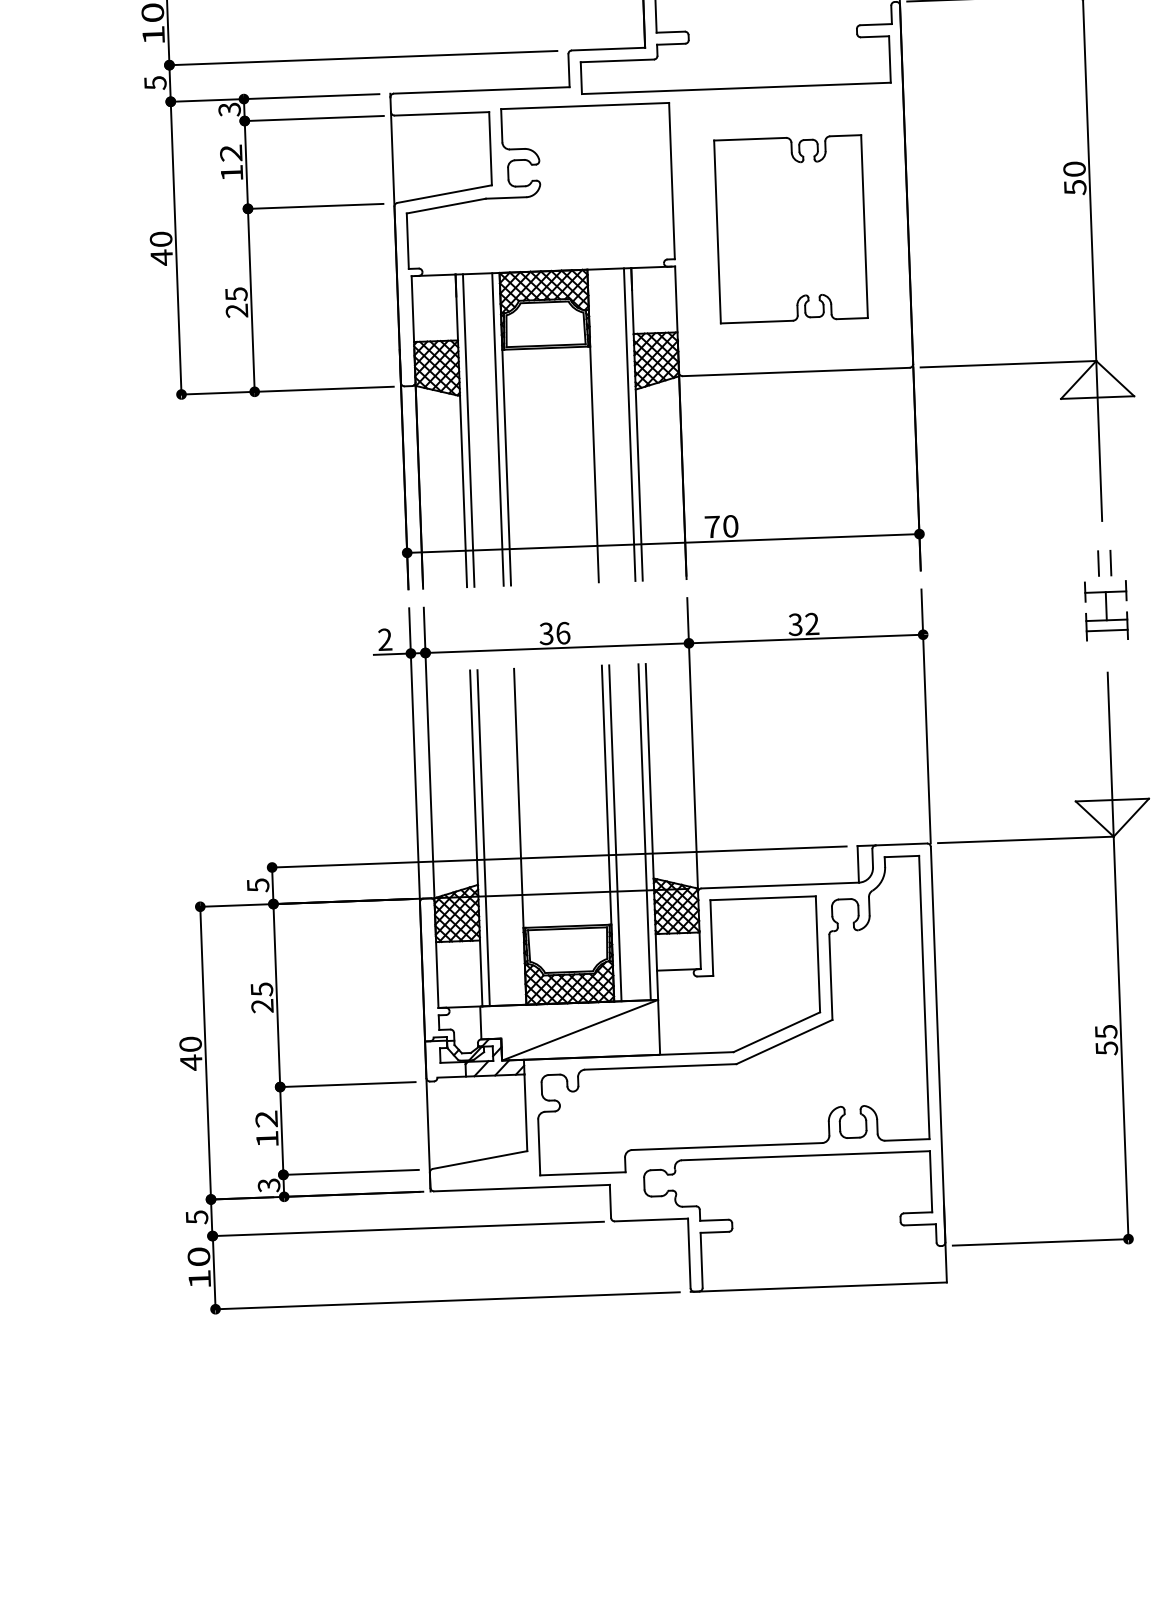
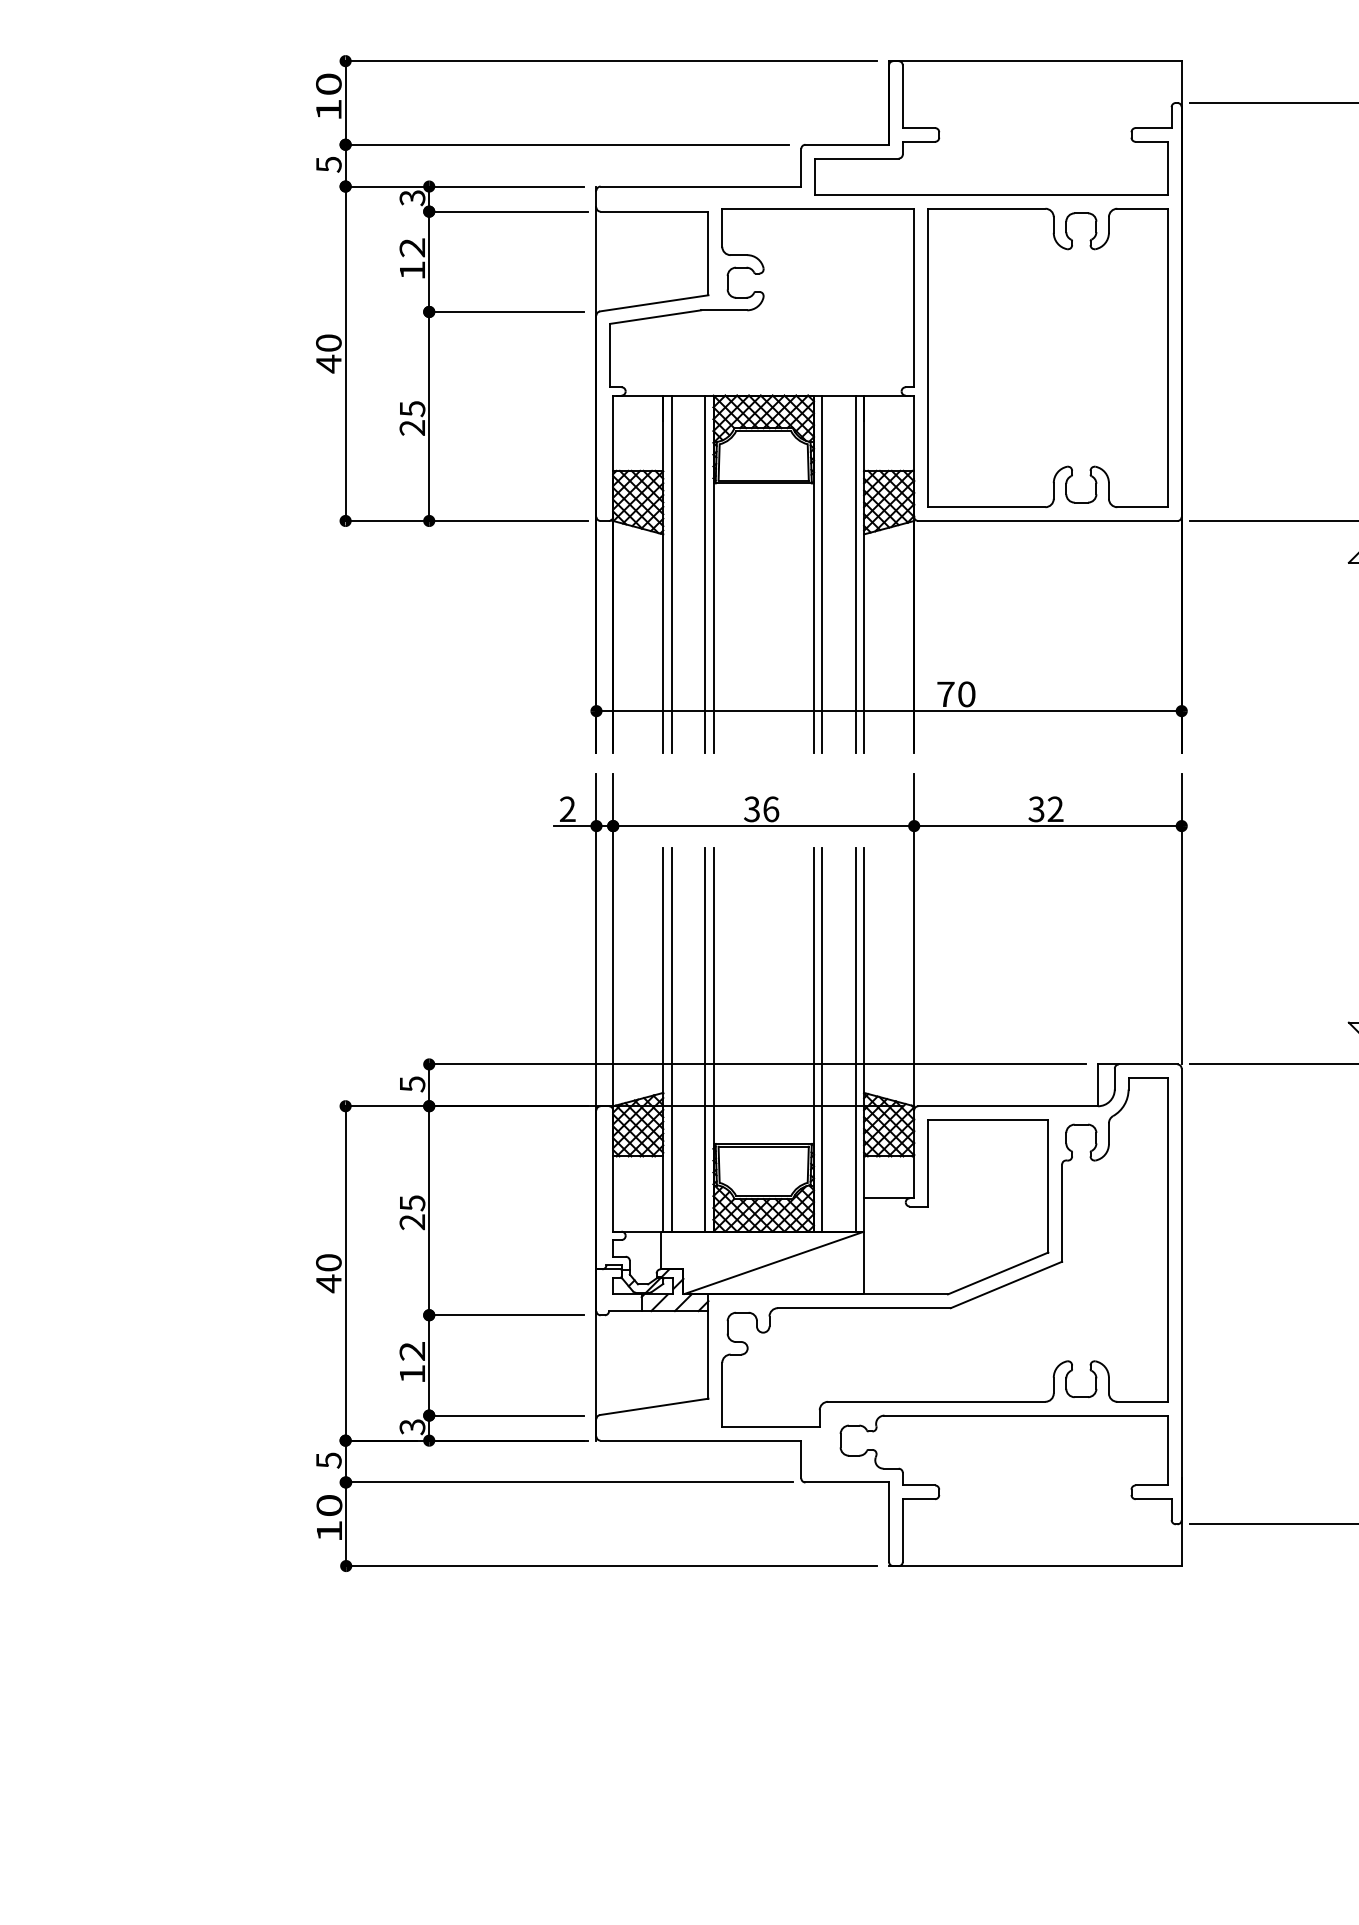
part: (790, 228) -> (1047, 357), size x1.43
line: (600, 425) -> (822, 573), added
line: (513, 836) -> (705, 1039), added

